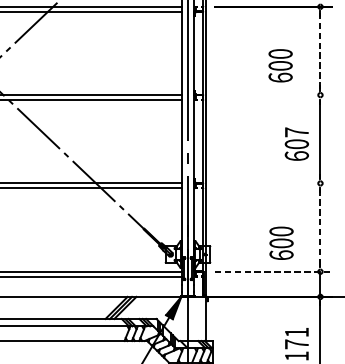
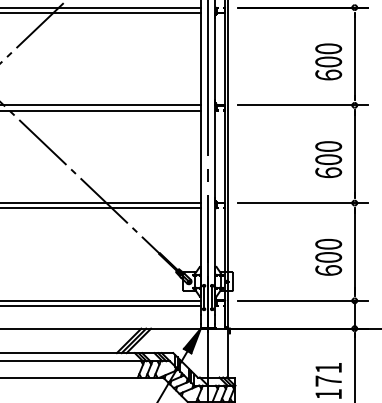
line: (320, 51) -> (354, 57), dashed -> solid
text: (280, 65) -> (328, 61), moved
line: (273, 95) -> (302, 105), added
text: (296, 132) -> (328, 146), 607 -> 600
line: (273, 183) -> (302, 203), added
line: (320, 228) -> (354, 252), dashed -> solid
text: (281, 243) -> (328, 257), moved
line: (274, 271) -> (303, 300), dashed -> solid

